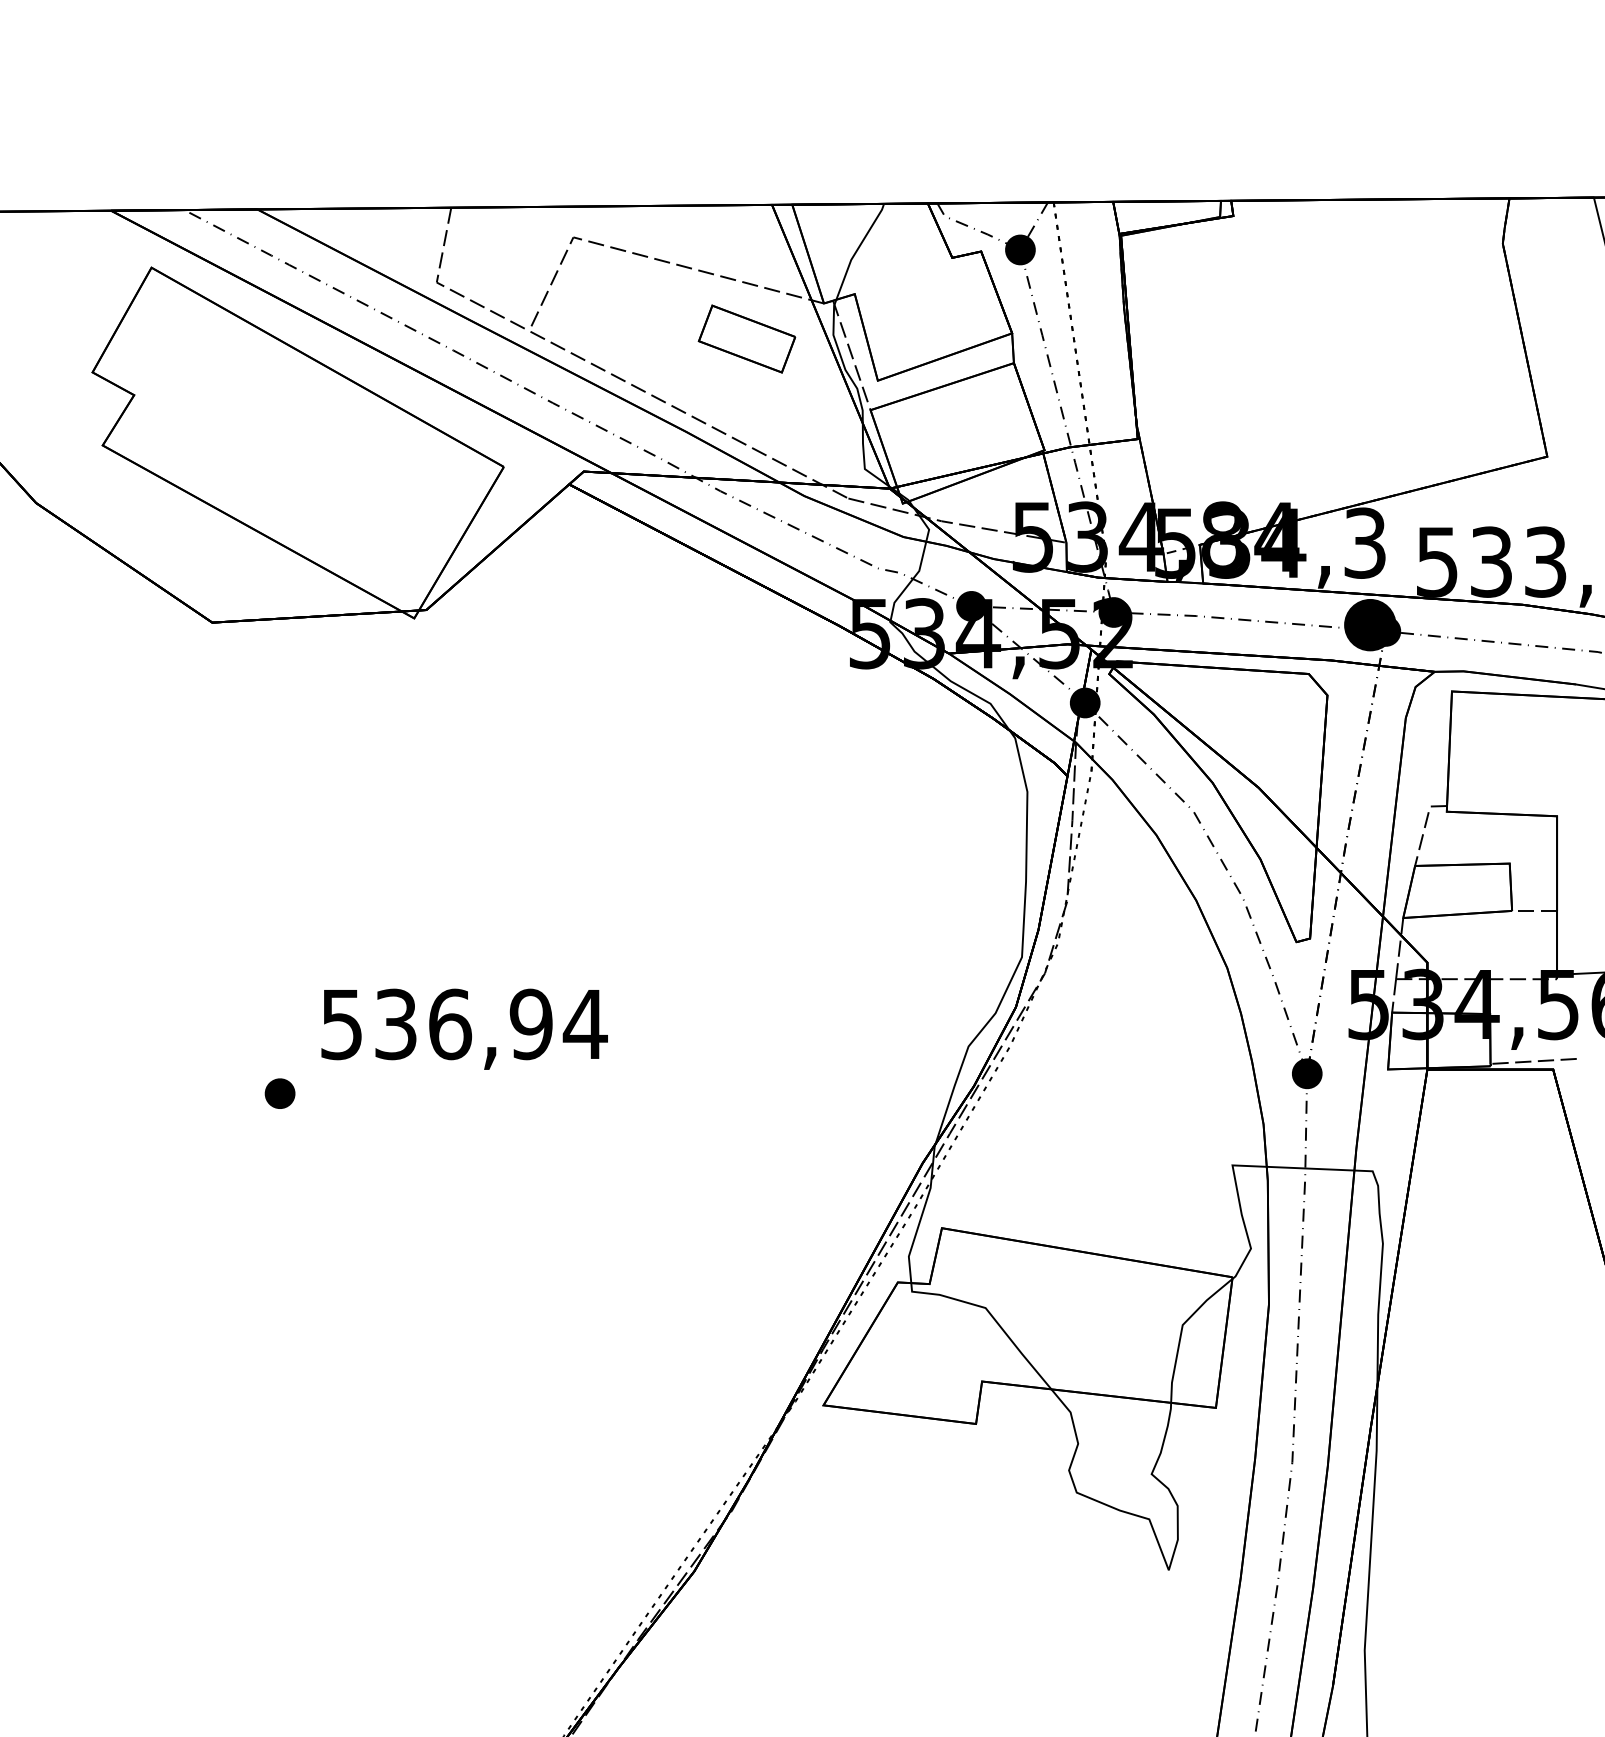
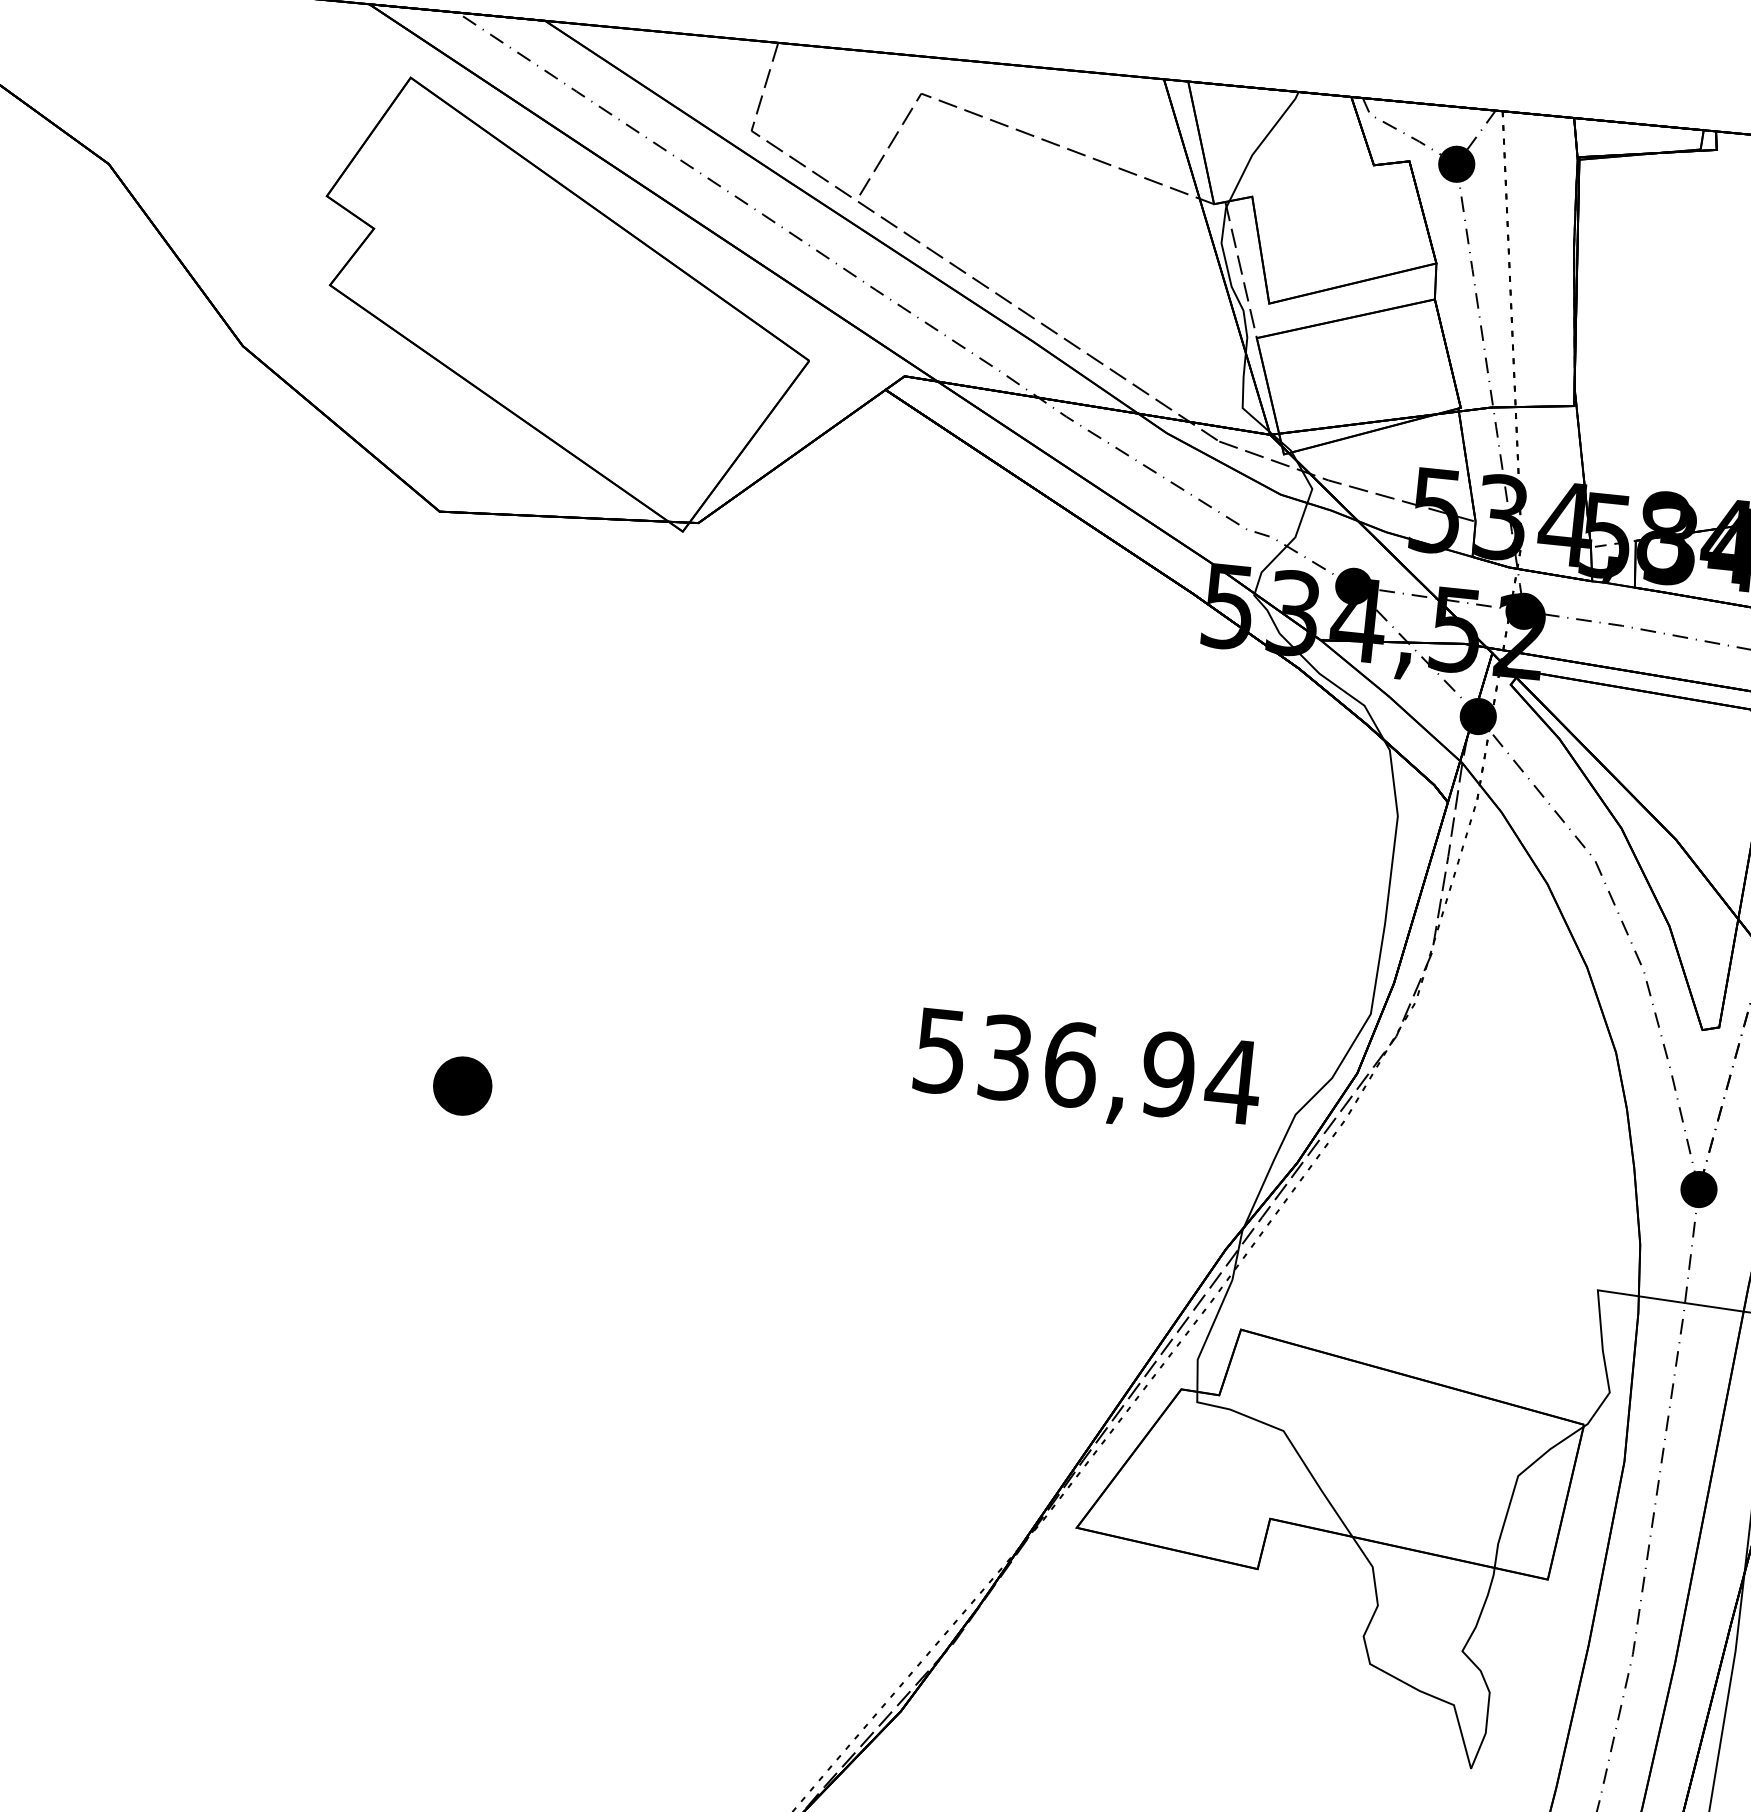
part: (746, 338) -> (1116, 236), removed
text: (464, 1028) -> (1087, 1071), moved
part: (279, 1093) -> (461, 1085), size x1.6

